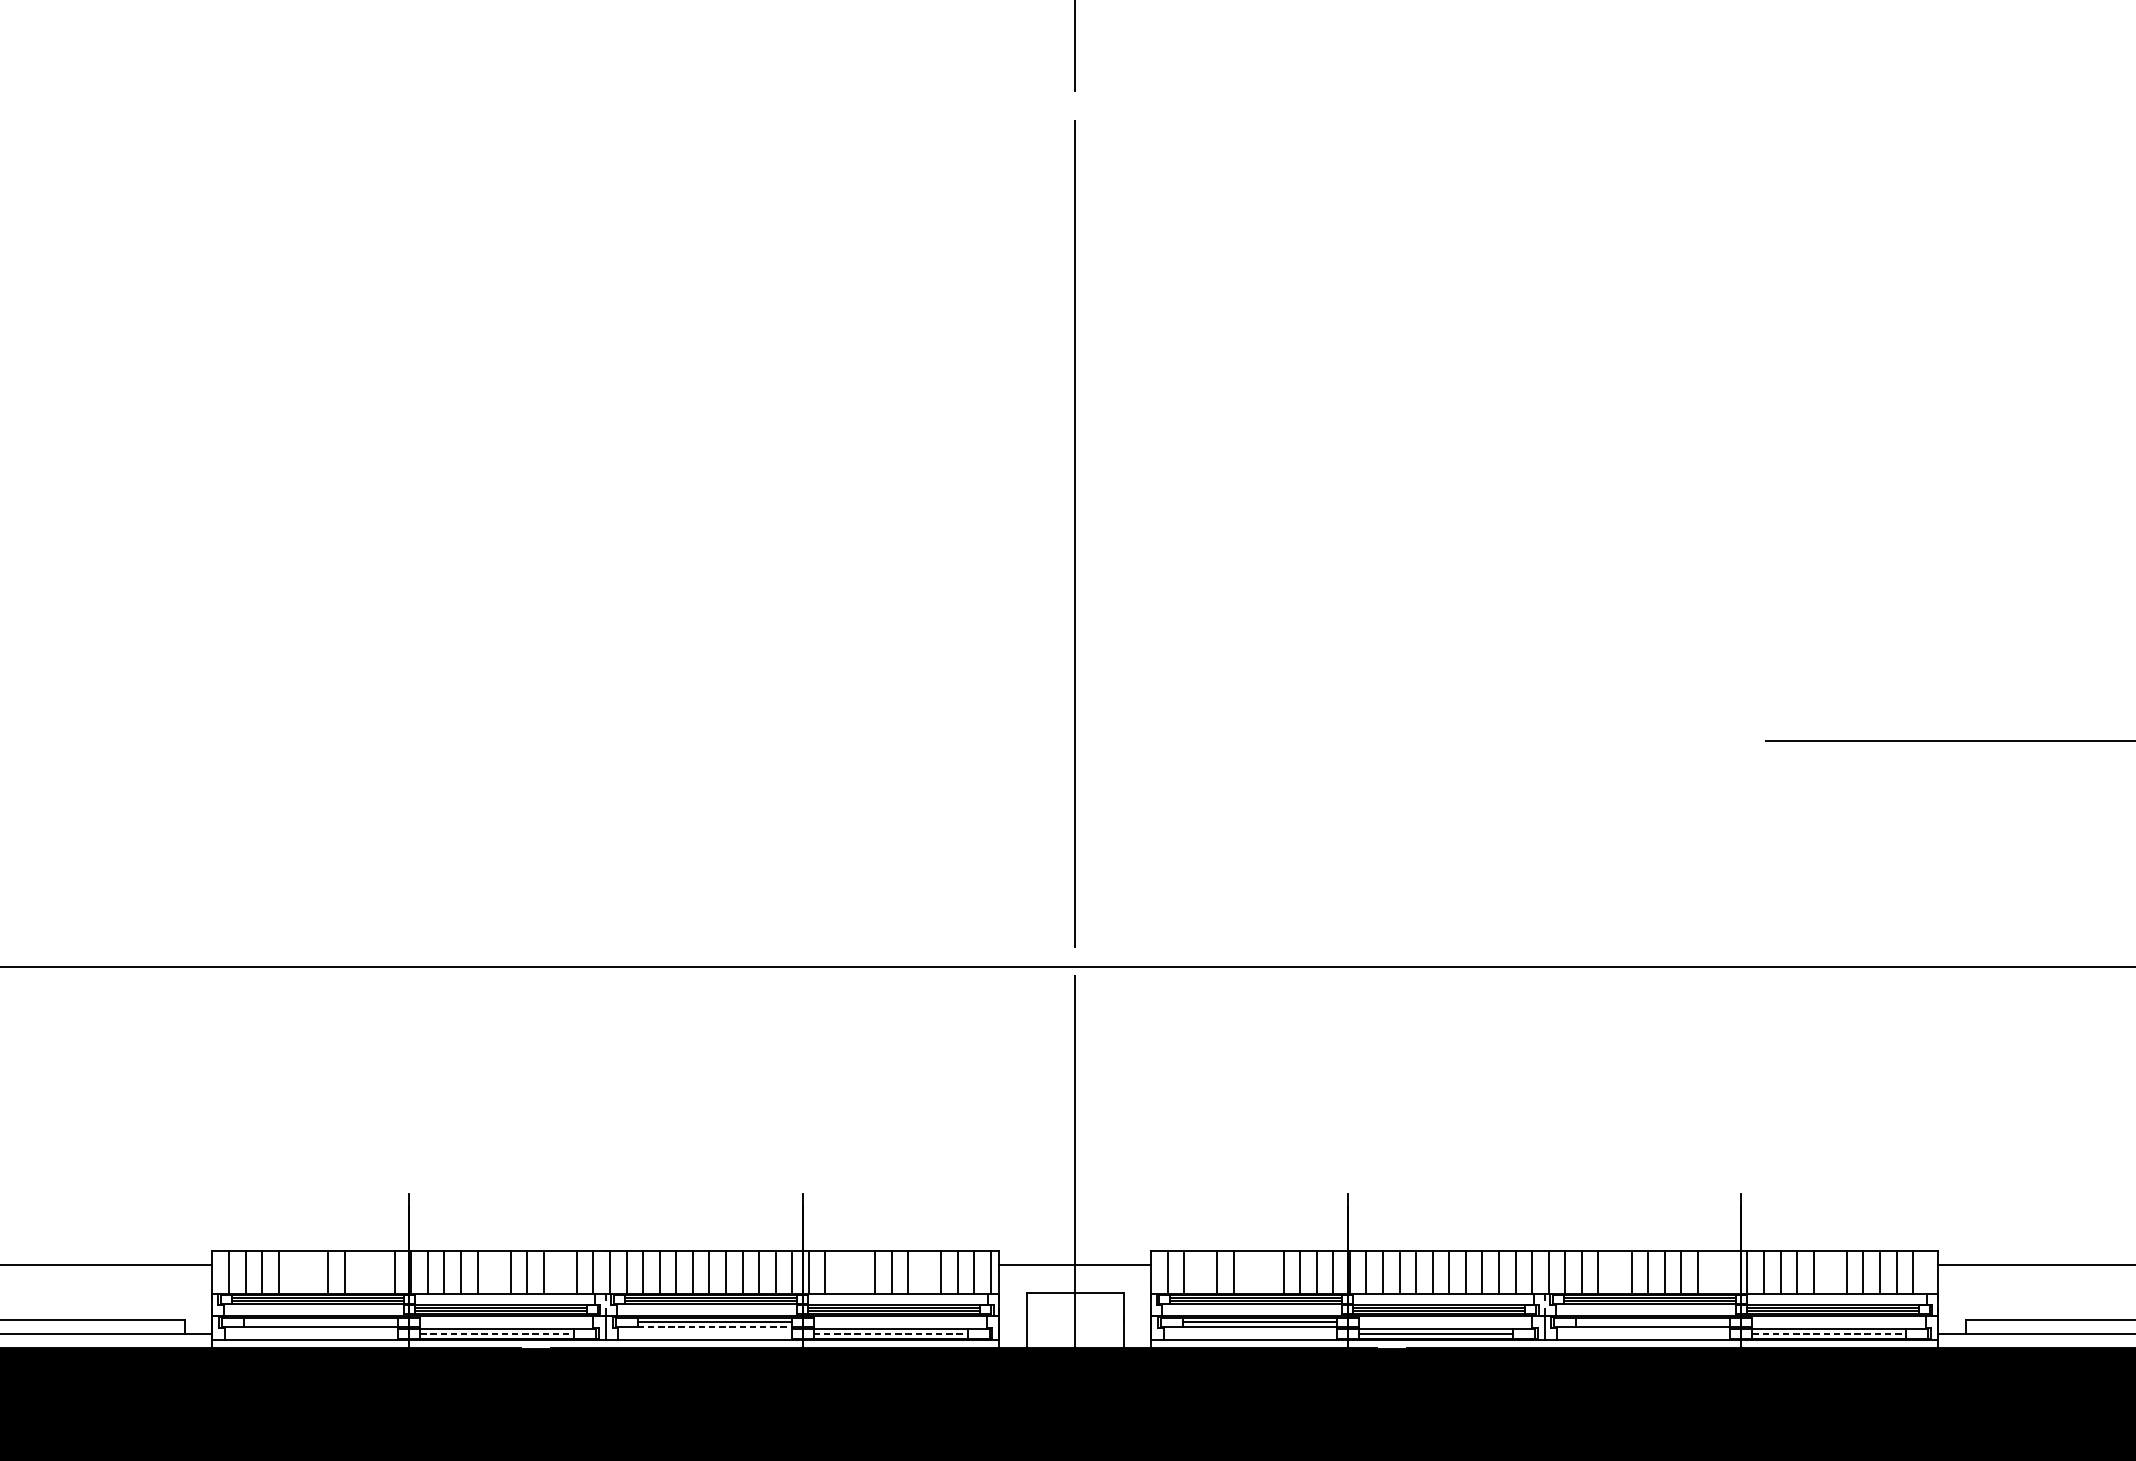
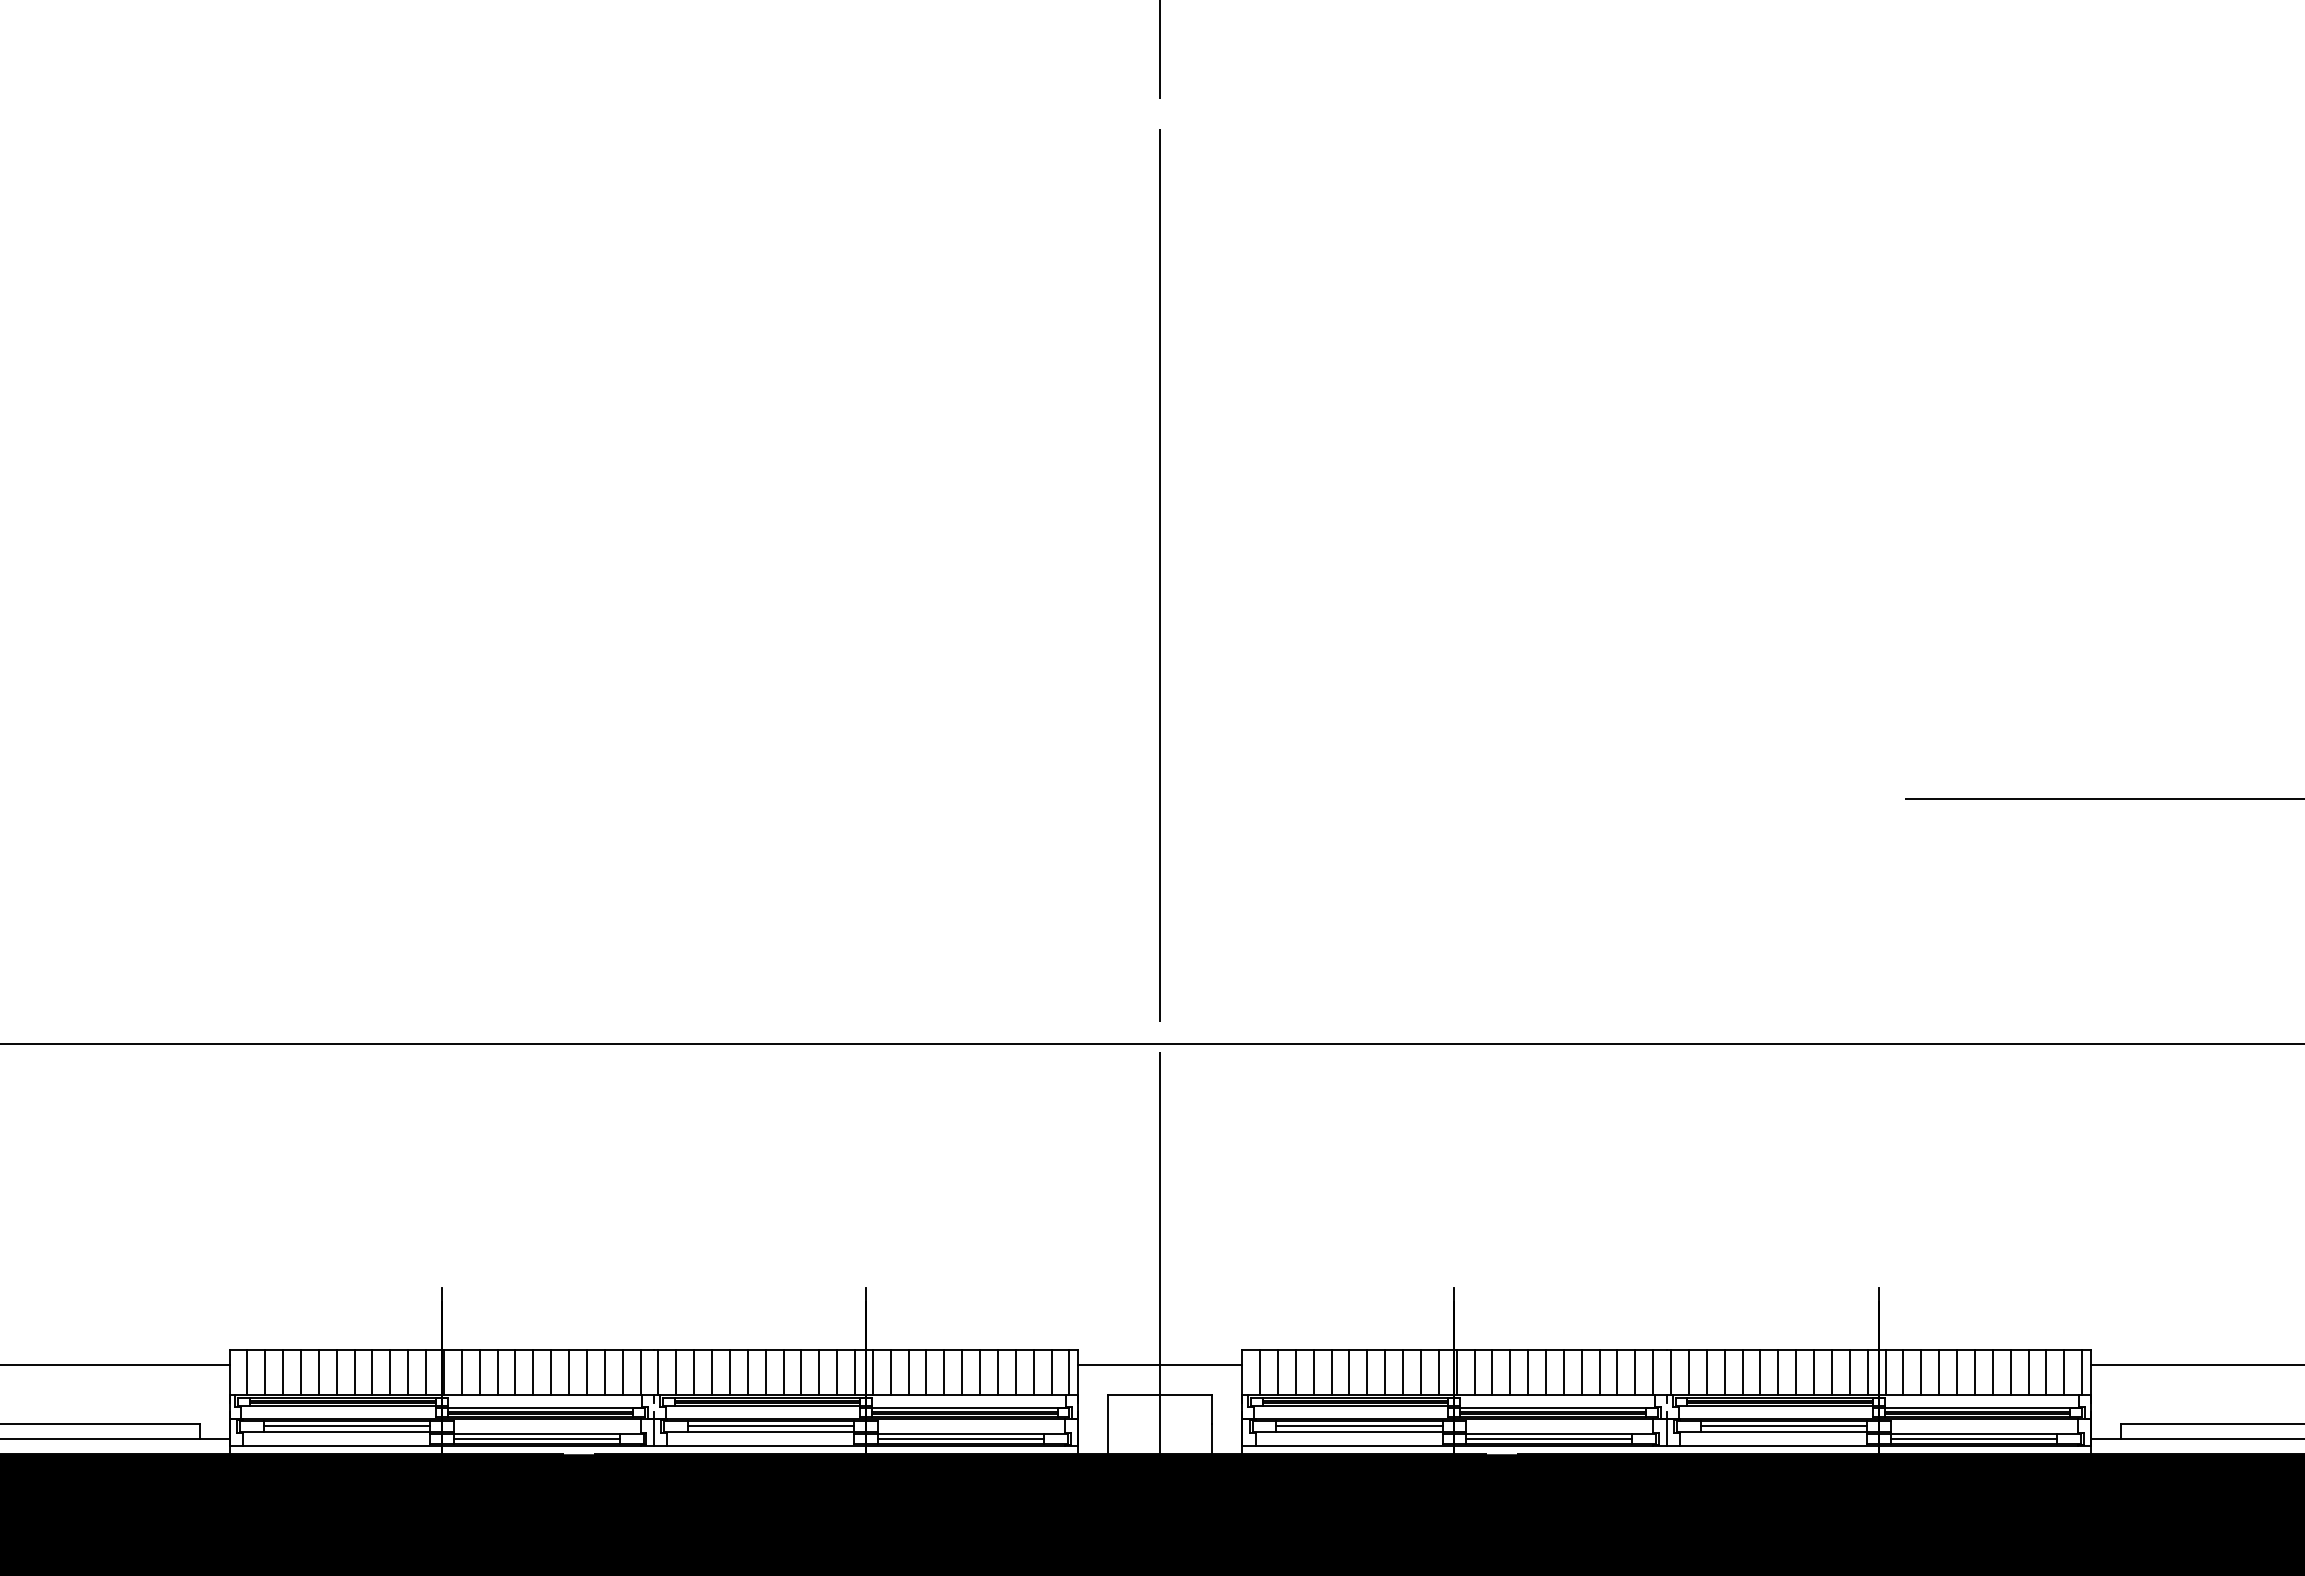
line: (294, 1272) -> (318, 1372), added
line: (311, 1272) -> (336, 1372), added
line: (361, 1272) -> (390, 1372), added
line: (378, 1272) -> (408, 1372), added
line: (494, 1272) -> (533, 1372), added
line: (560, 1272) -> (604, 1372), added
line: (841, 1272) -> (908, 1372), added
line: (858, 1272) -> (926, 1372), added
line: (924, 1272) -> (997, 1372), added
line: (1200, 1272) -> (1295, 1372), added
line: (1250, 1272) -> (1349, 1372), added
line: (1267, 1272) -> (1367, 1372), added
line: (1614, 1272) -> (1742, 1372), added
line: (1714, 1272) -> (1849, 1372), added
line: (1730, 1272) -> (1867, 1372), added
line: (1829, 1272) -> (1974, 1372), added
line: (1930, 1272) -> (2082, 1372), added
line: (320, 1322) -> (346, 1426), added
line: (1652, 1322) -> (1783, 1426), added
line: (714, 1326) -> (771, 1431), dashed -> solid
line: (497, 1333) -> (537, 1438), dashed -> solid
line: (890, 1333) -> (961, 1438), dashed -> solid
line: (1829, 1333) -> (1974, 1438), dashed -> solid

